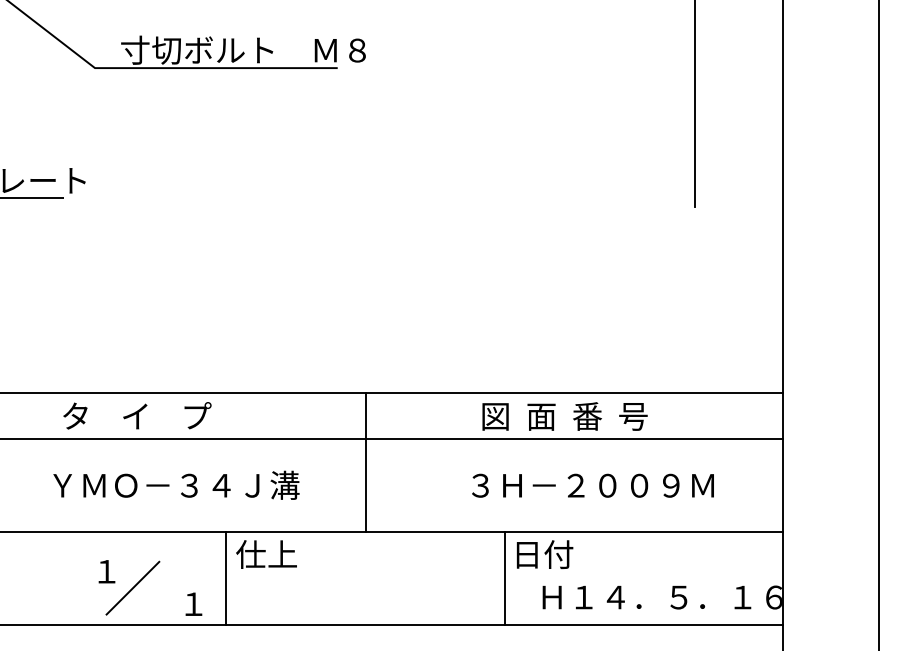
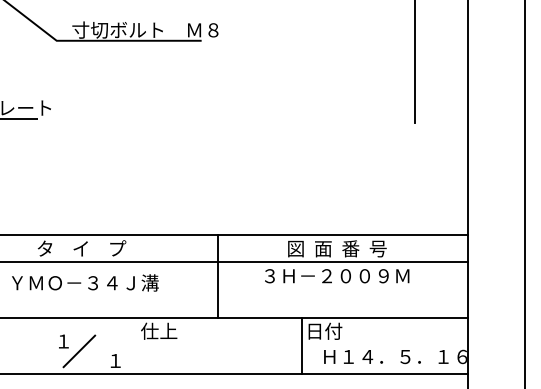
text: (176, 484) -> (85, 282), moved
text: (593, 486) -> (337, 276), moved
line: (225, 578) -> (134, 345), removed

